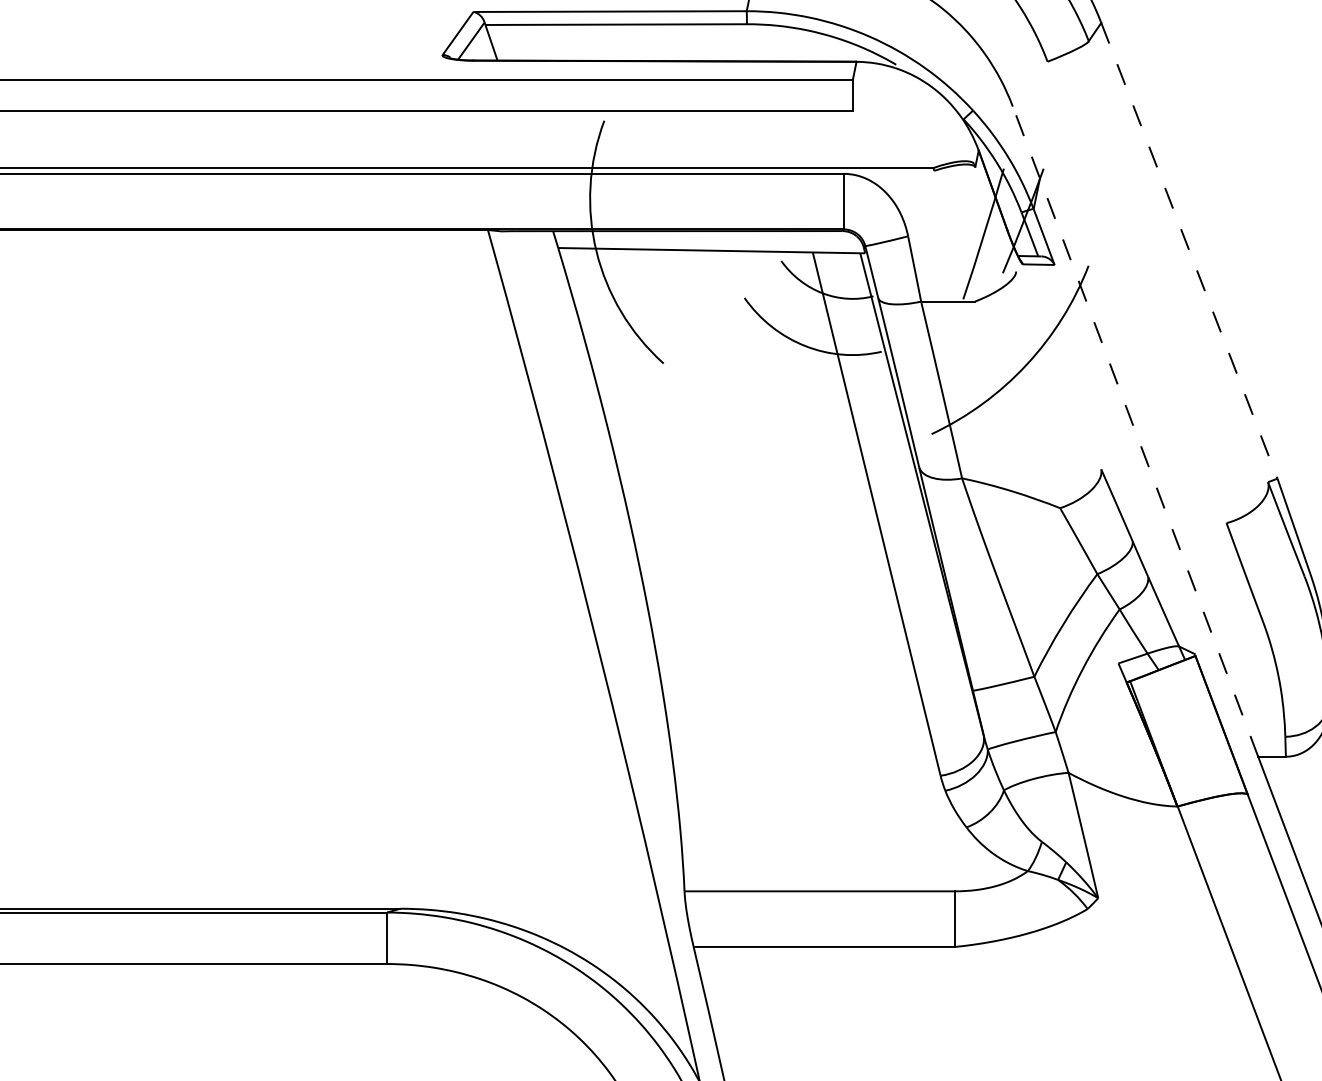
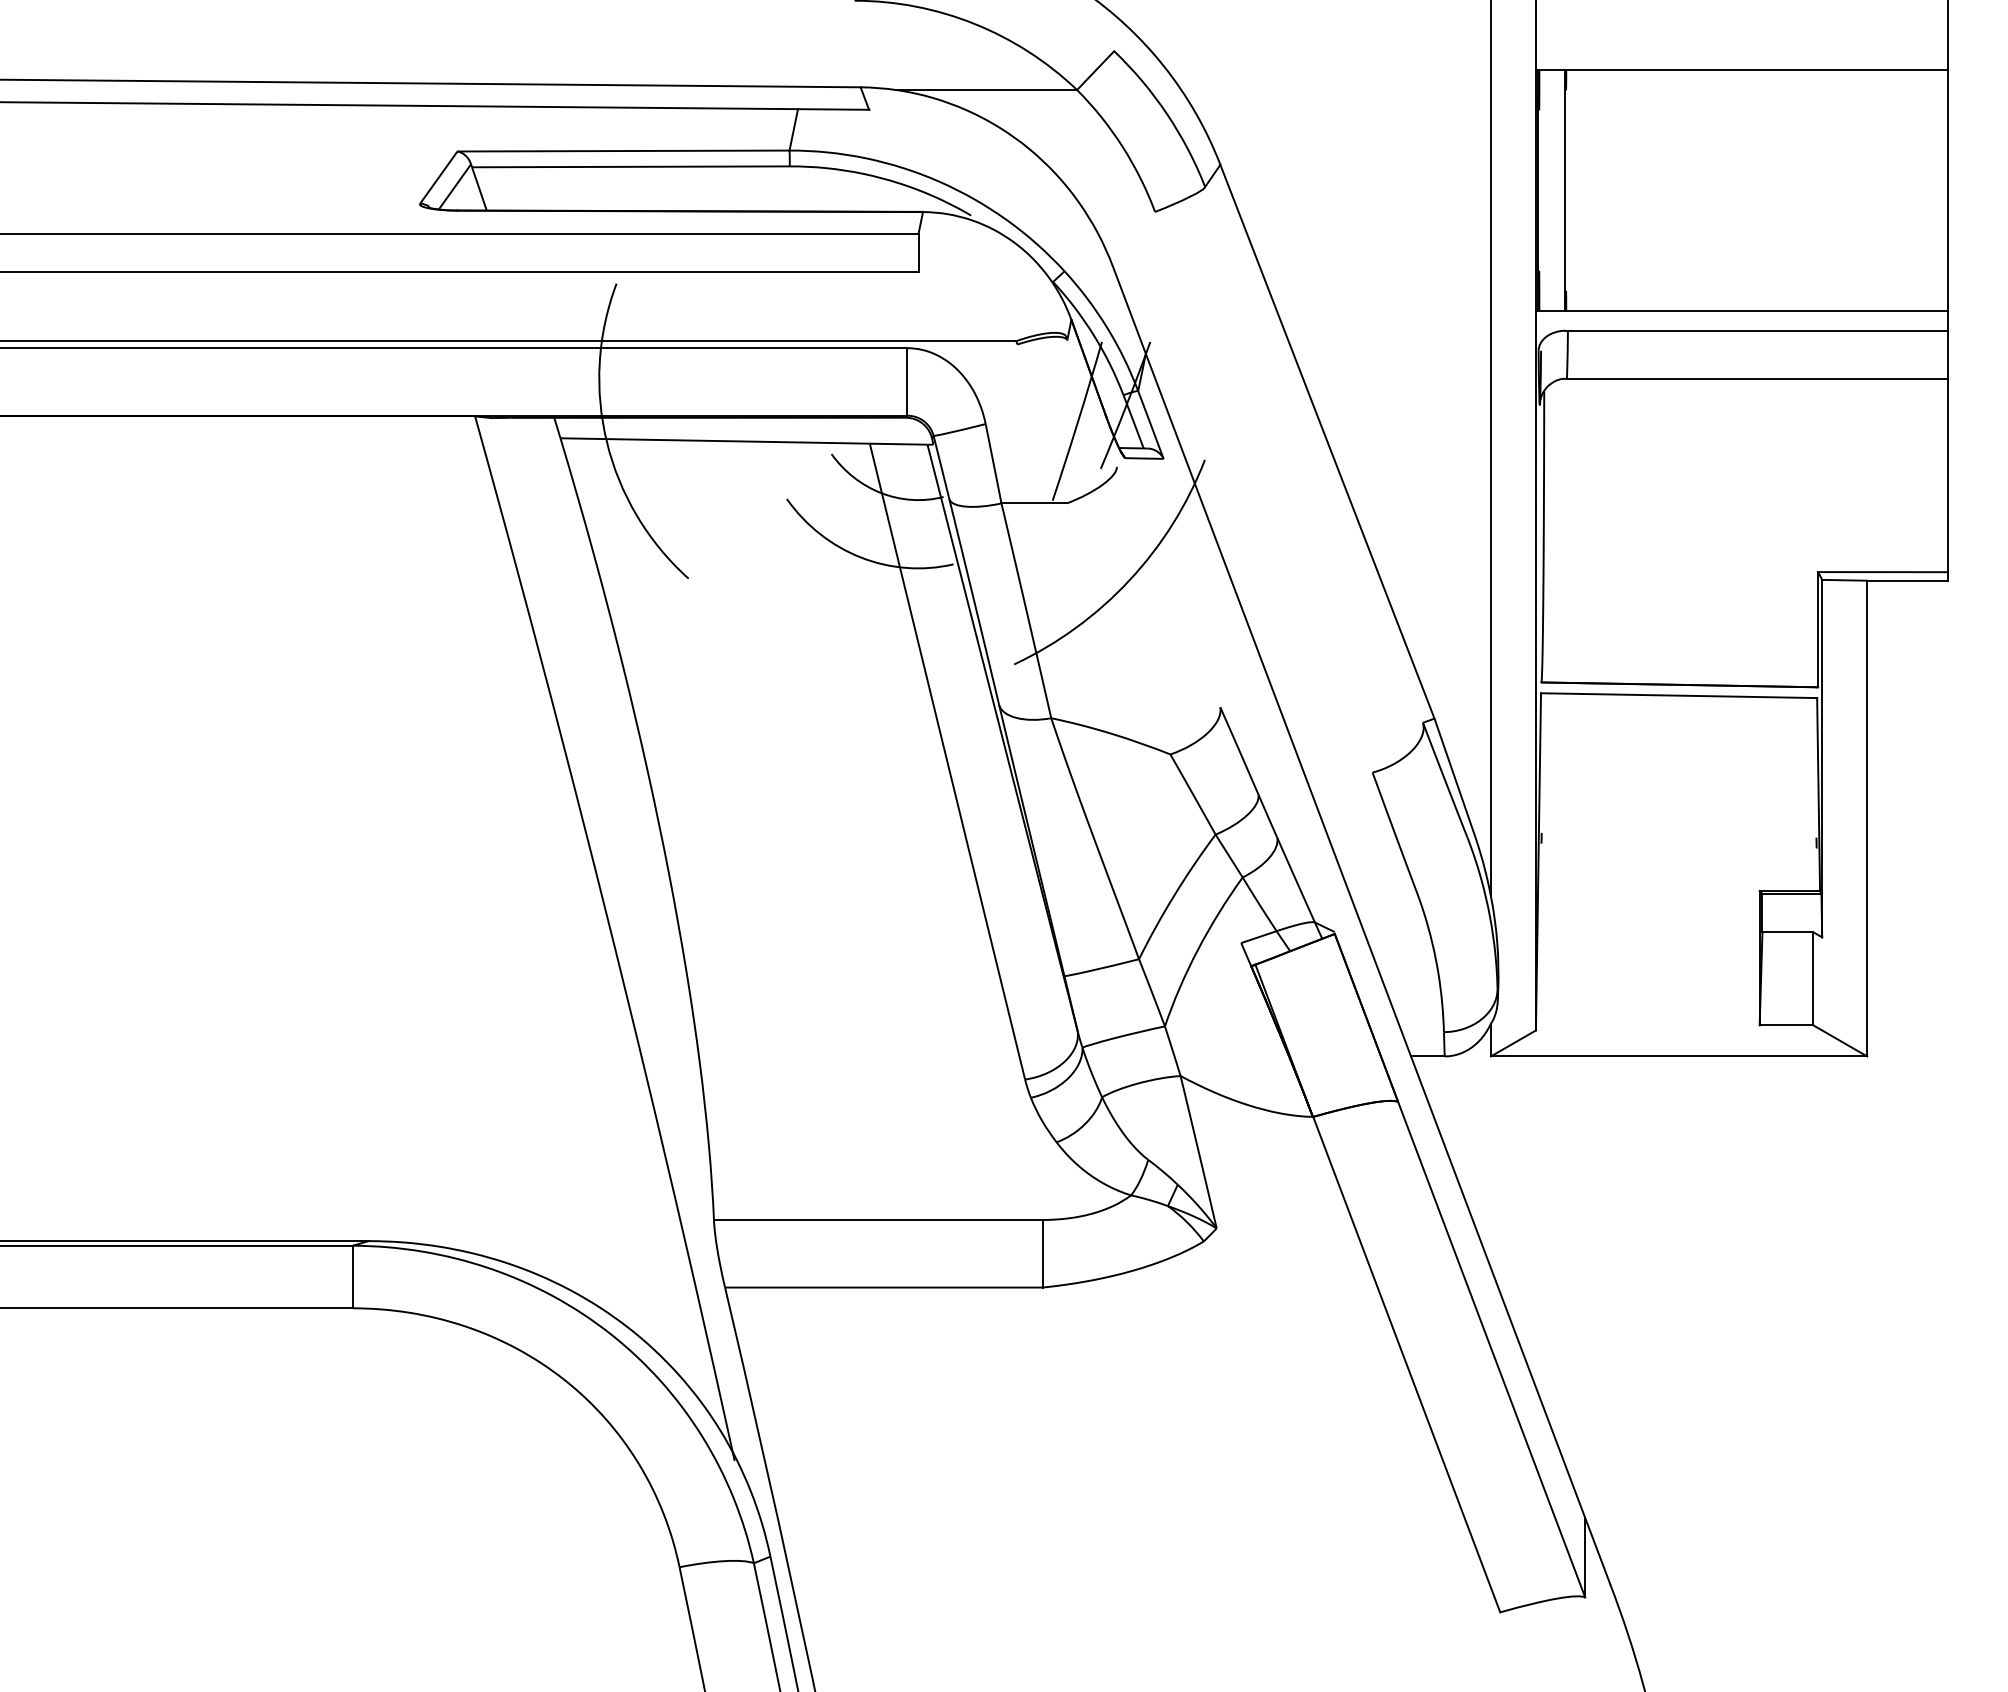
line: (1189, 250) -> (1327, 441), dashed -> solid
line: (1135, 431) -> (1261, 661), dashed -> solid

